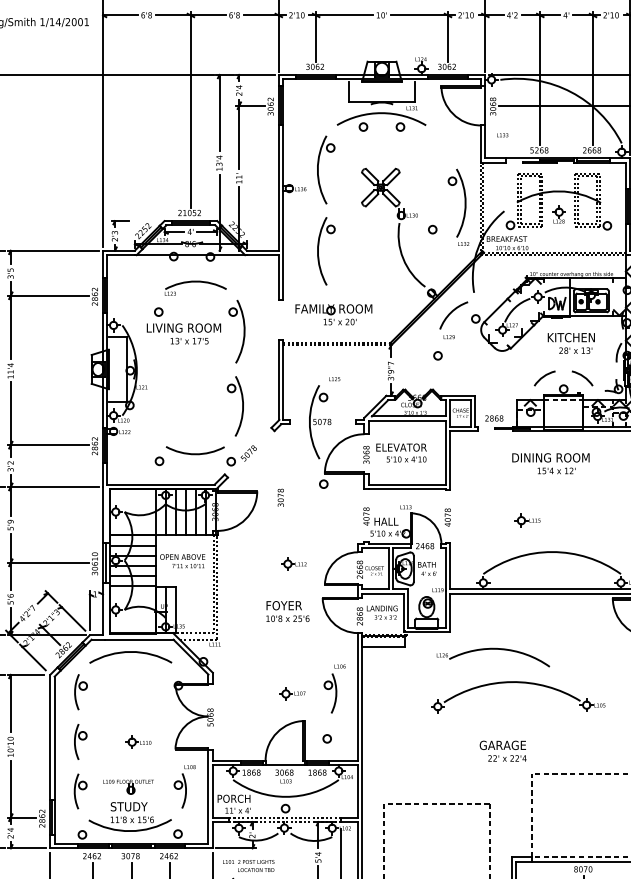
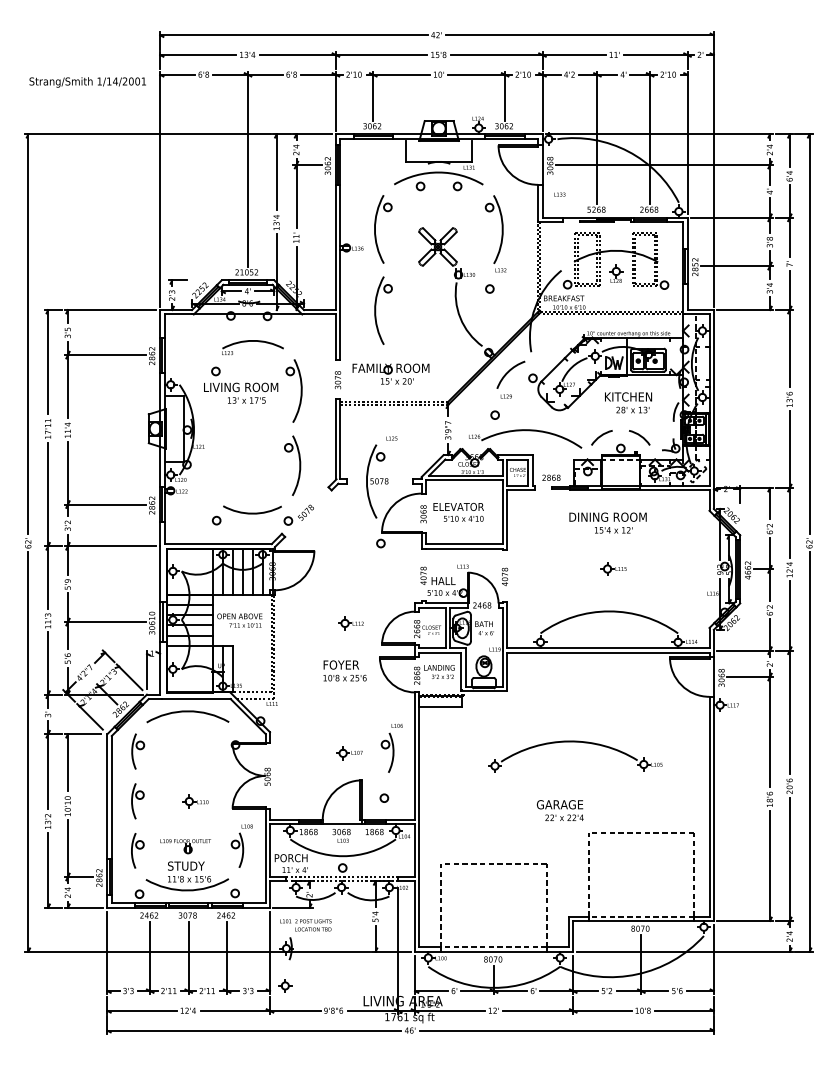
part: (458, 207) -> (495, 233), moved
text: (280, 498) -> (337, 380), moved
part: (527, 520) -> (613, 568), moved
part: (493, 650) -> (525, 431), moved

